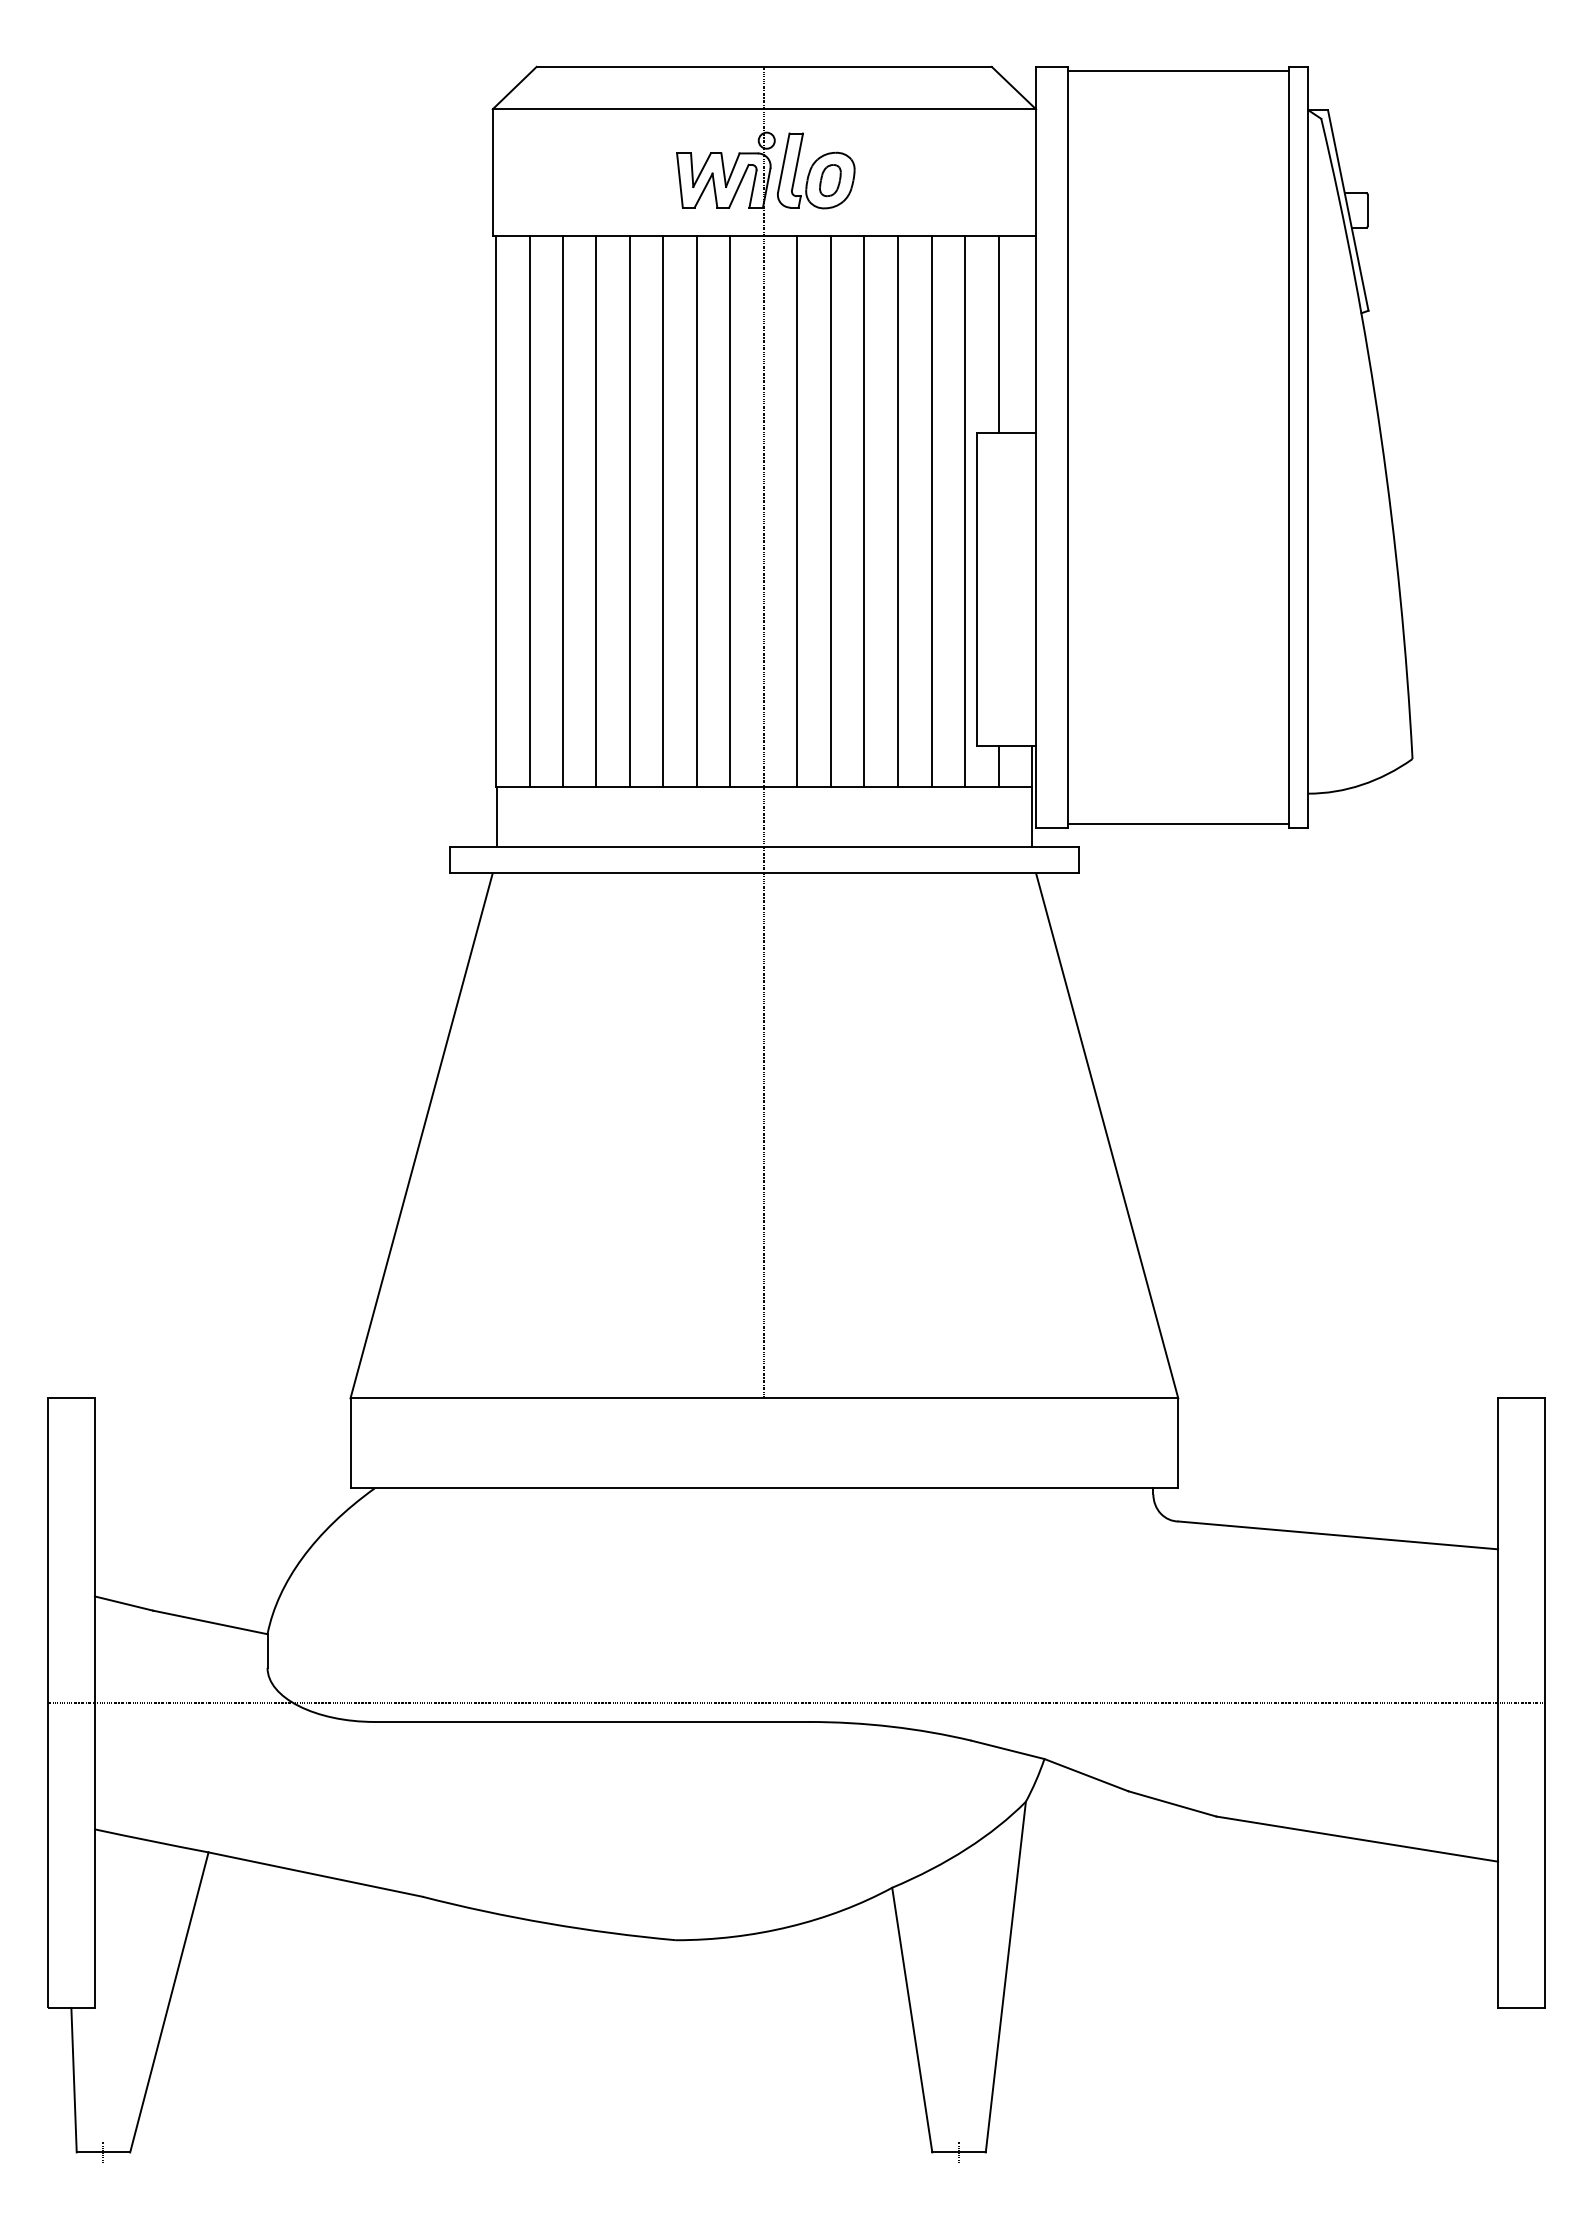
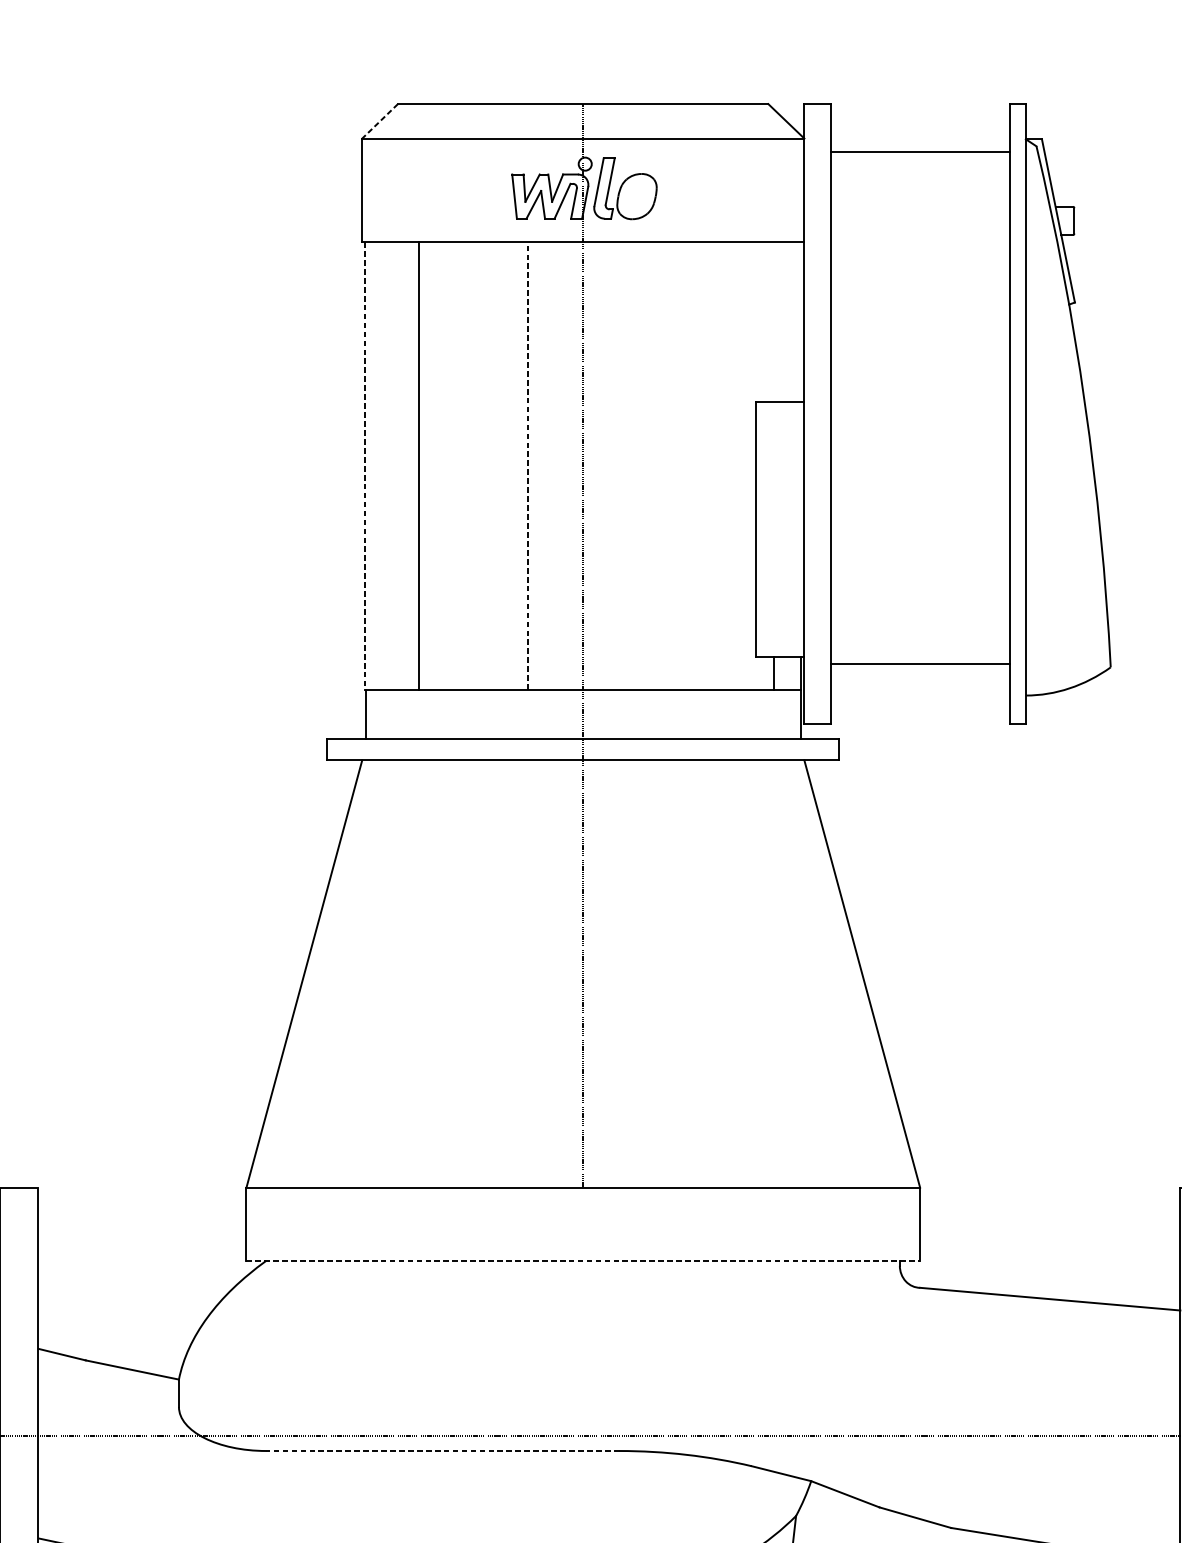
line: (1178, 71) -> (920, 152), moved
line: (514, 88) -> (379, 121), solid -> dashed
part: (830, 180) -> (637, 196), removed
line: (998, 334) -> (773, 321), removed
line: (529, 511) -> (392, 465), removed
line: (596, 511) -> (446, 465), removed
line: (629, 511) -> (473, 465), removed
line: (663, 511) -> (501, 465), removed
line: (696, 511) -> (528, 465), solid -> dashed
line: (729, 511) -> (554, 465), removed
line: (796, 511) -> (609, 465), removed
line: (830, 511) -> (637, 465), removed
line: (864, 511) -> (664, 465), removed
line: (897, 511) -> (691, 465), removed
line: (931, 511) -> (719, 465), removed
line: (965, 511) -> (746, 465), removed
line: (496, 512) -> (365, 466), solid -> dashed
line: (1178, 823) -> (920, 663), moved
line: (764, 1488) -> (583, 1261), solid -> dashed
line: (591, 1721) -> (442, 1450), solid -> dashed

